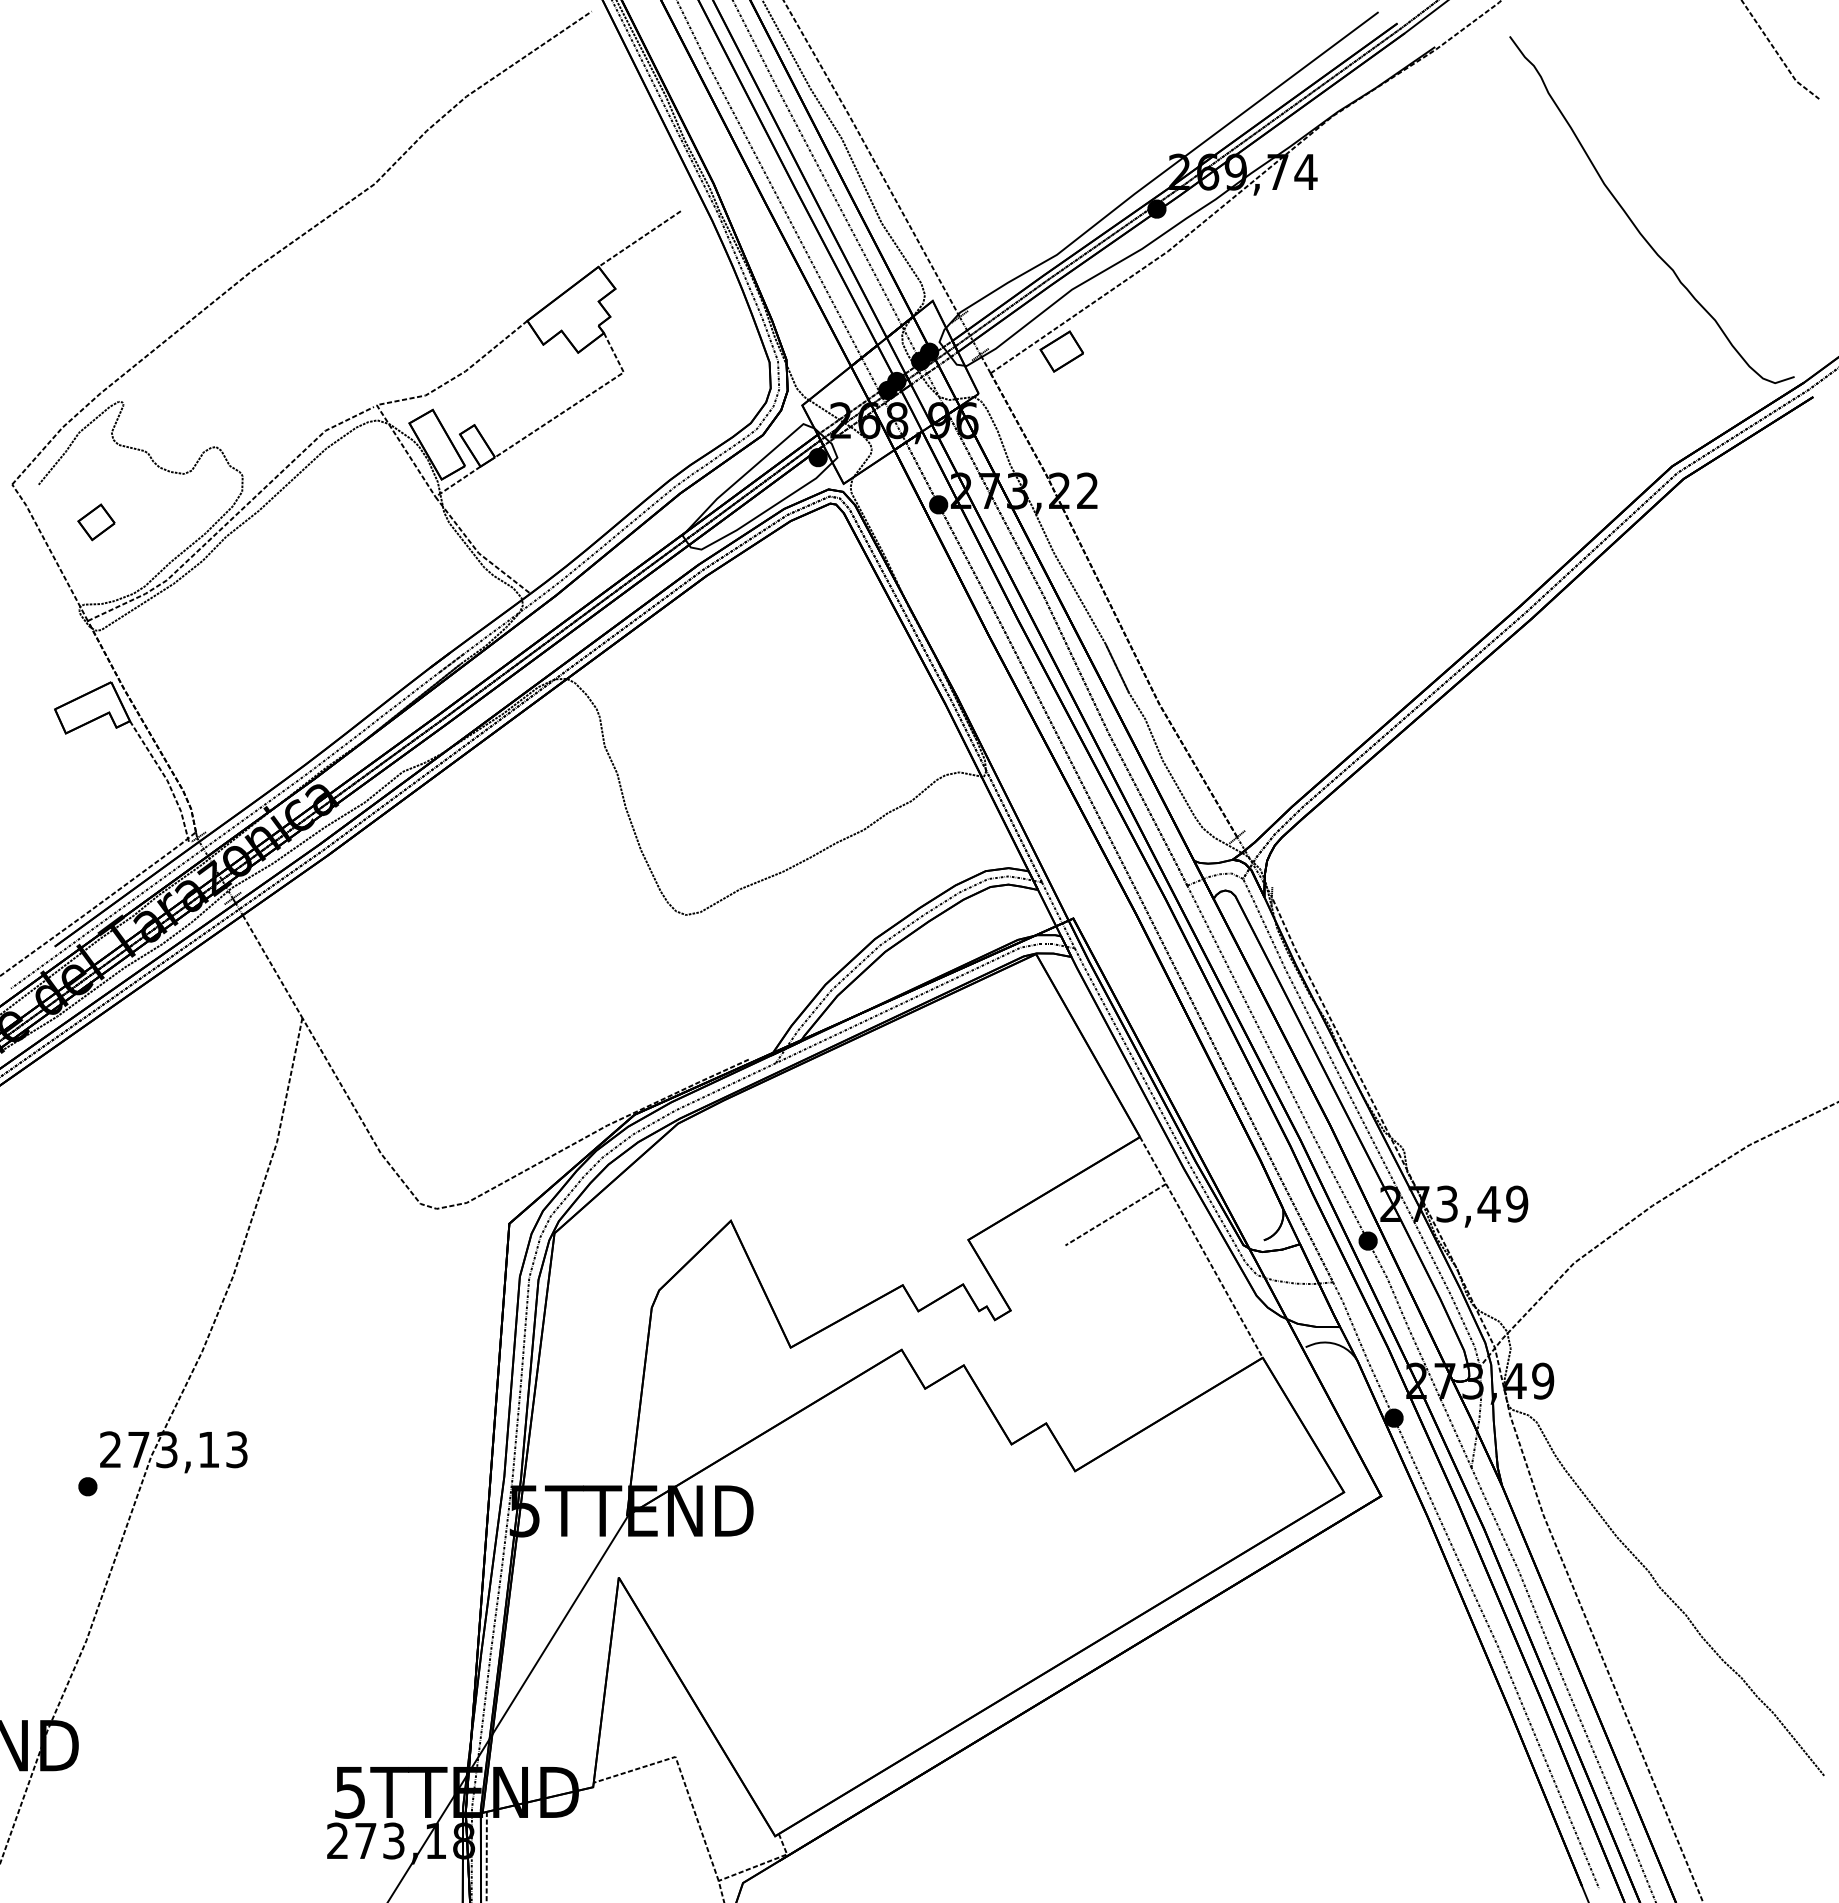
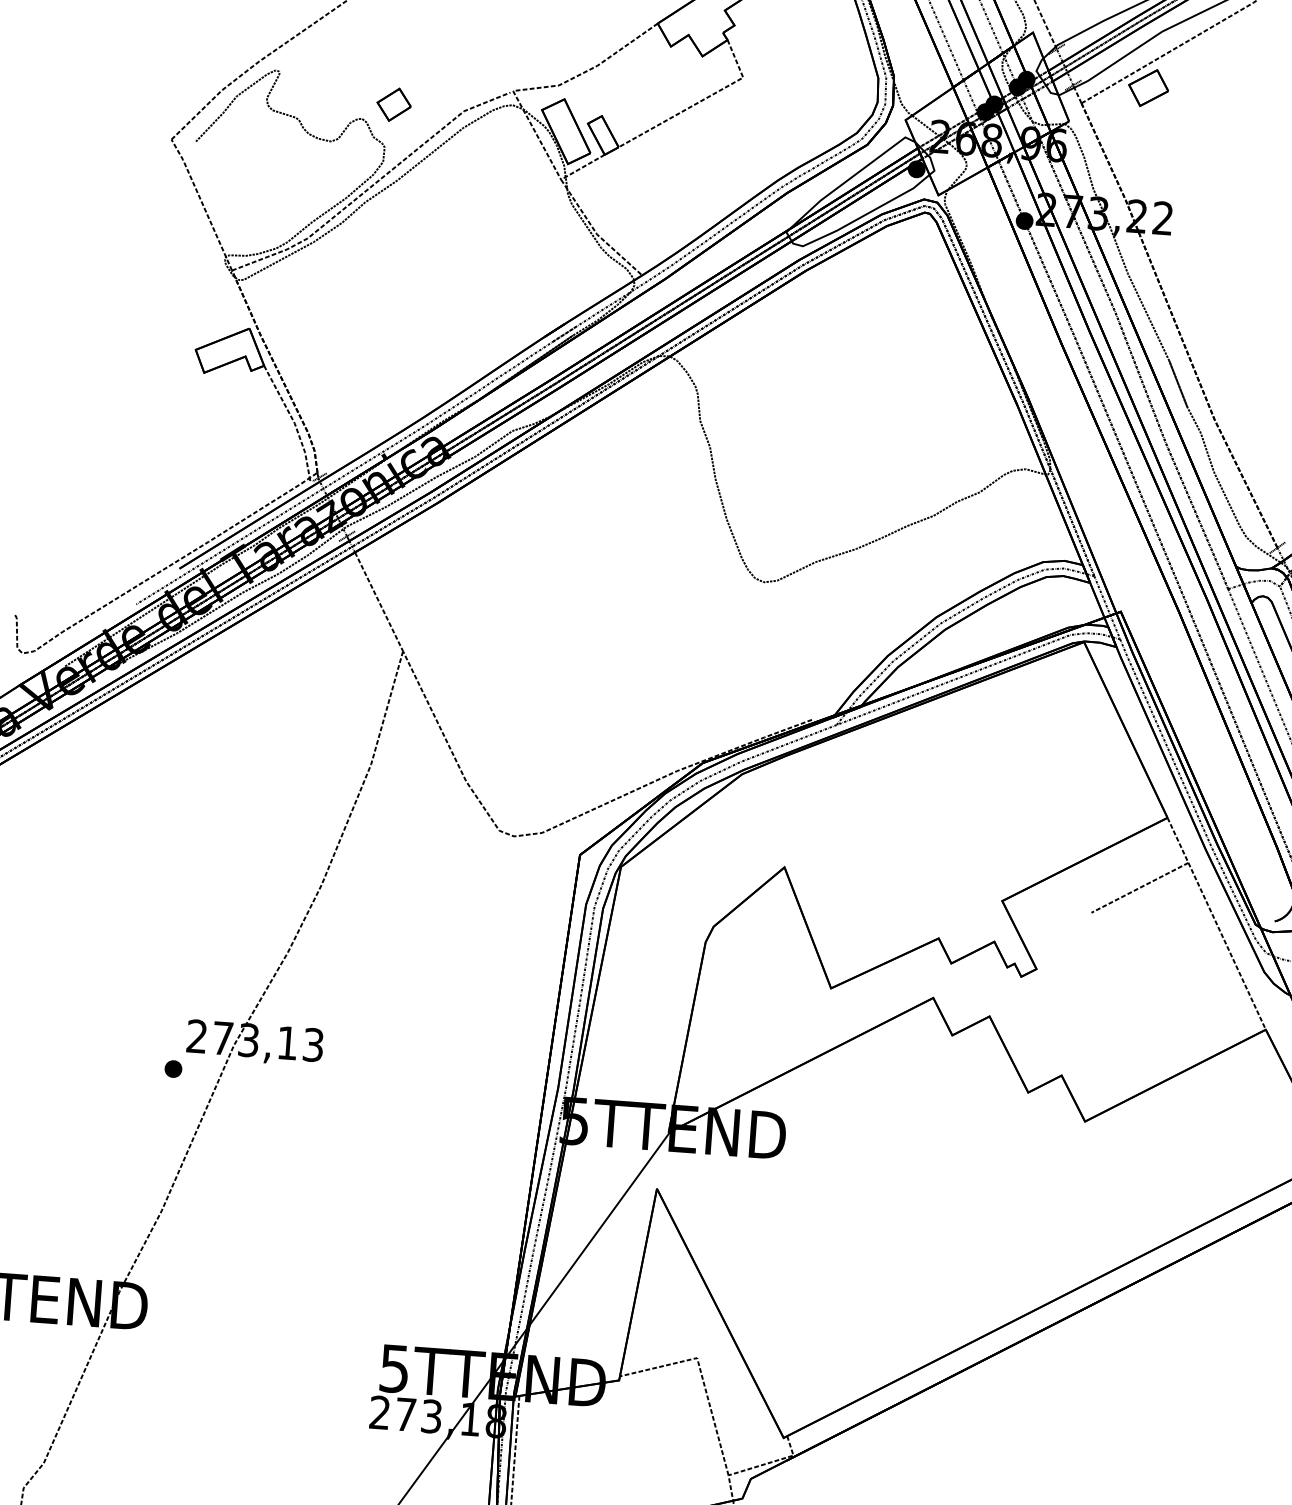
part: (96, 522) -> (394, 104), moved

